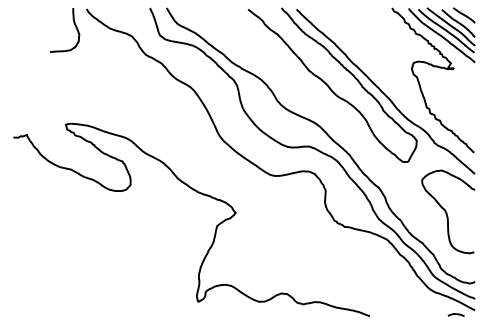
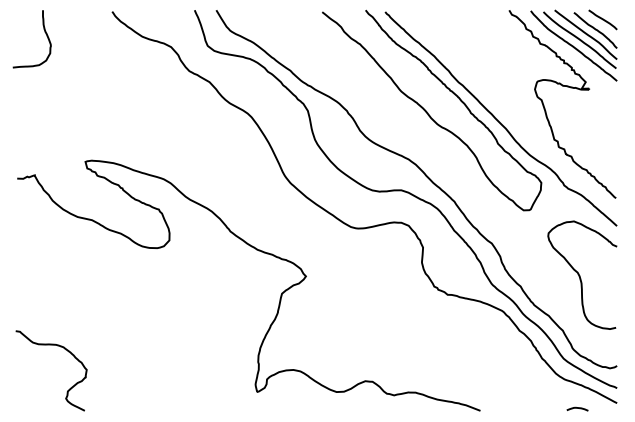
curve: (74, 25) -> (44, 32), moved
curve: (46, 267) -> (60, 347), added
curve: (456, 314) -> (577, 408), moved

